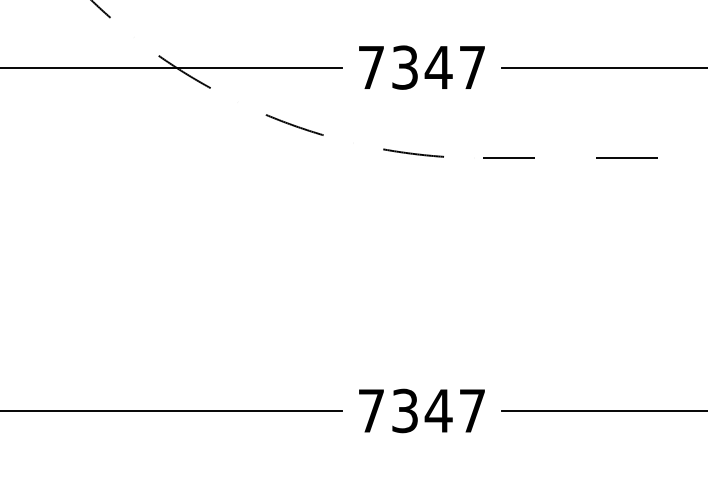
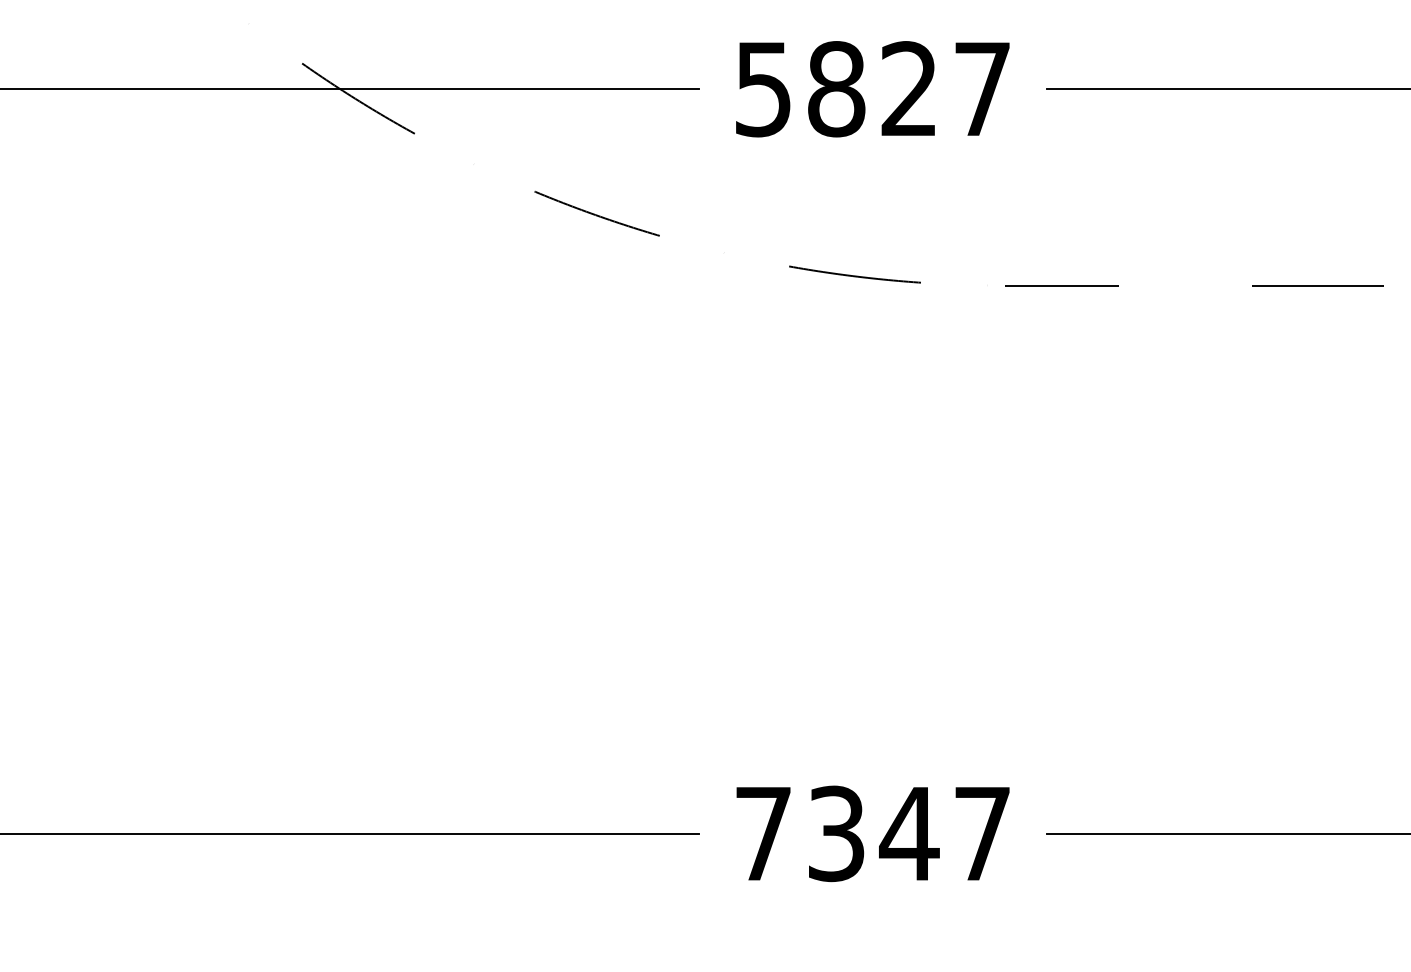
text: (405, 67) -> (837, 88), 7347 -> 5827

